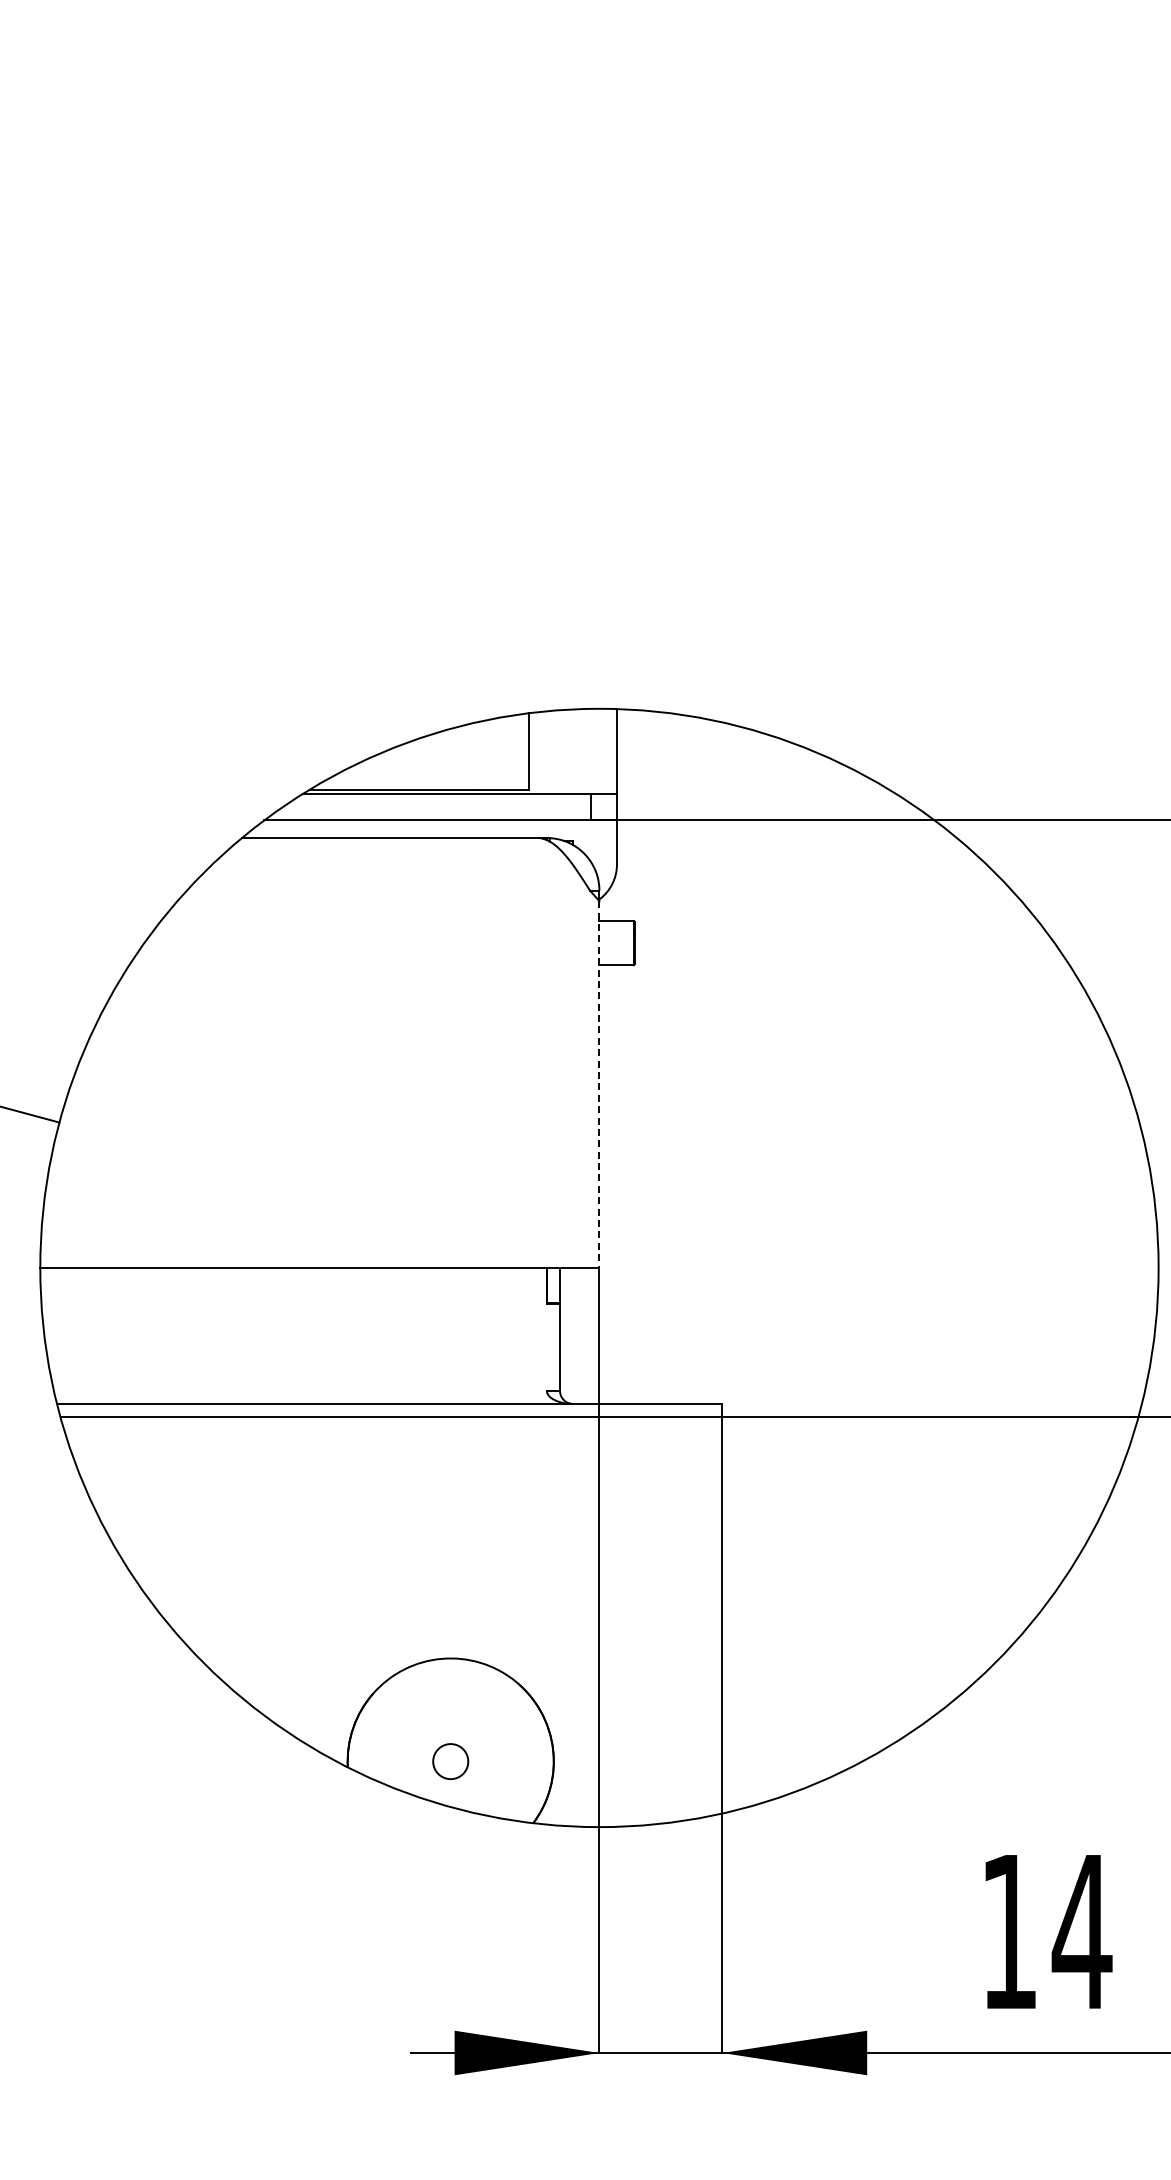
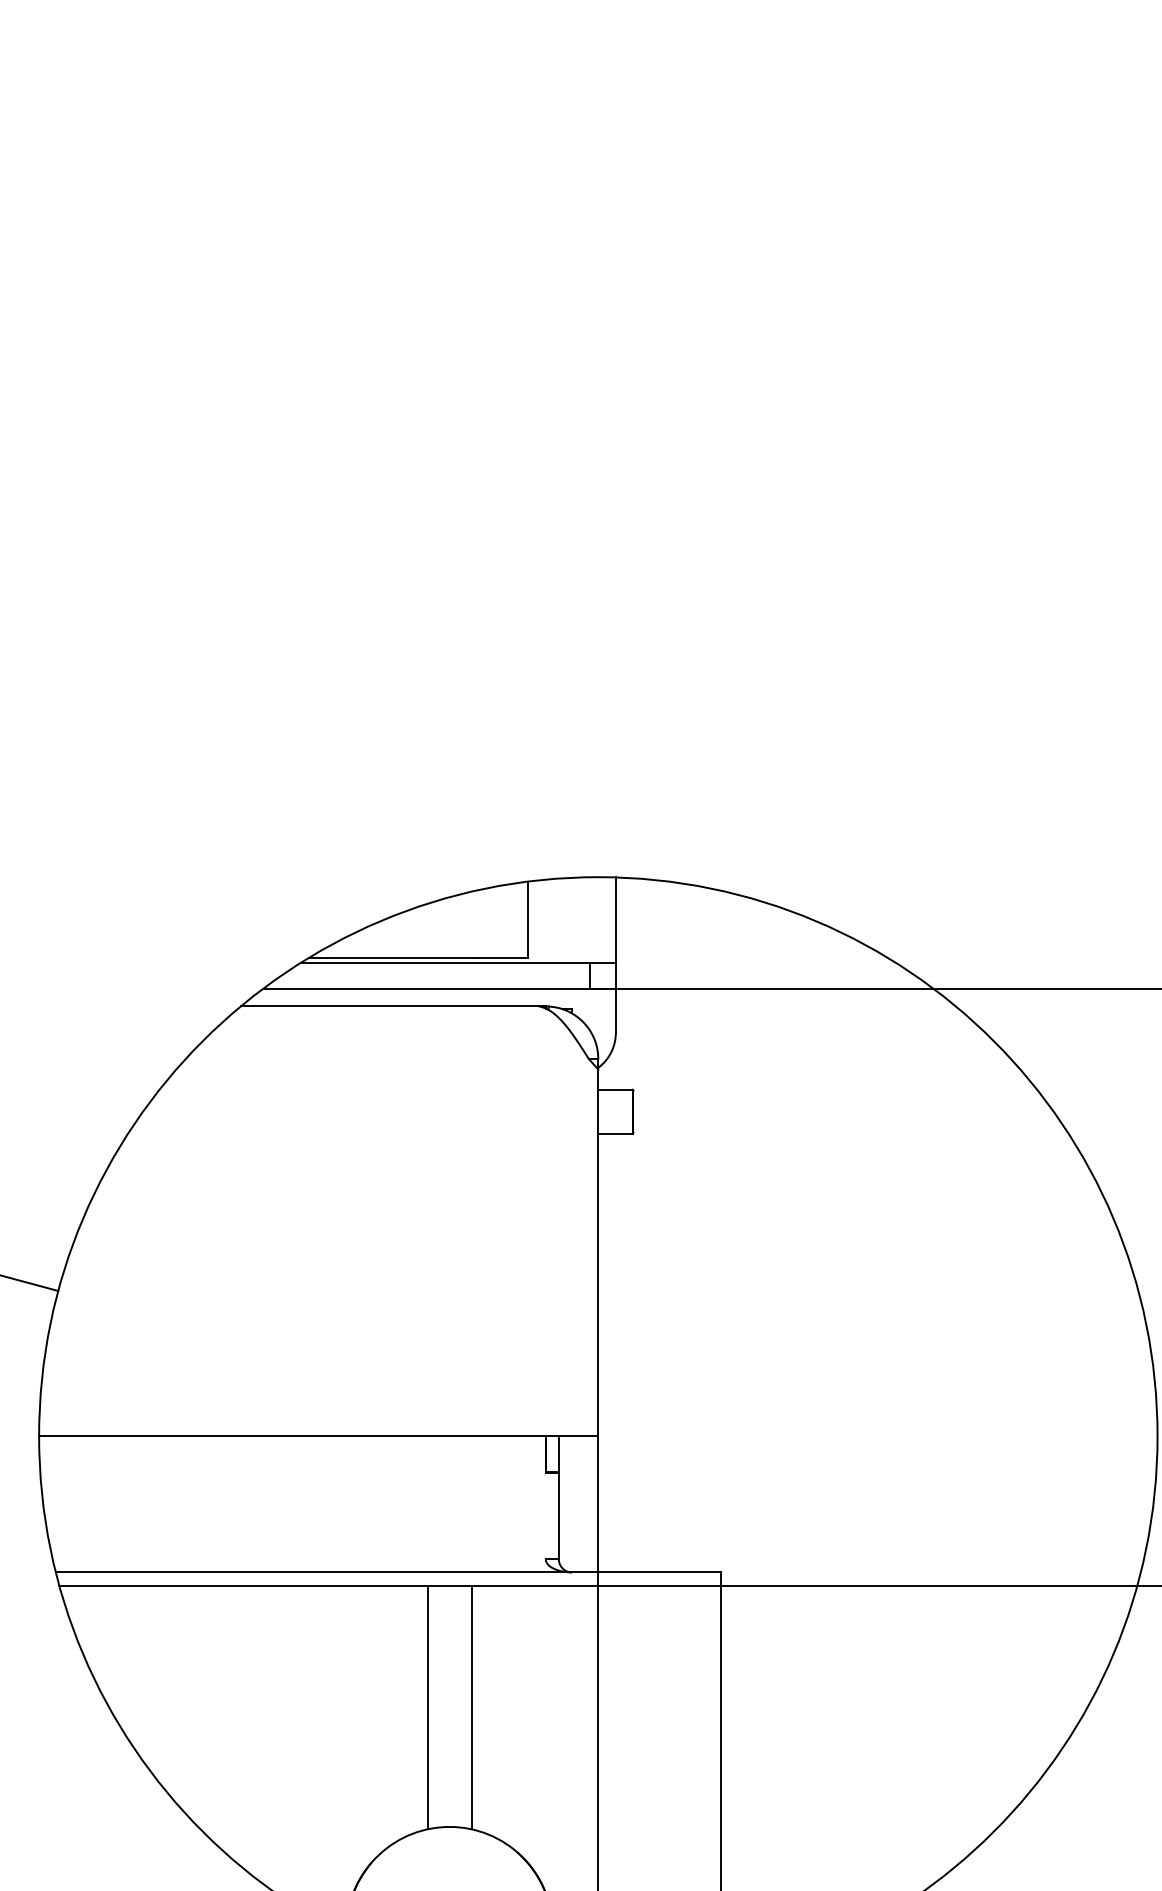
line: (599, 1085) -> (598, 1253), dashed -> solid
line: (428, 1538) -> (427, 1706), added
line: (472, 1538) -> (471, 1706), added

